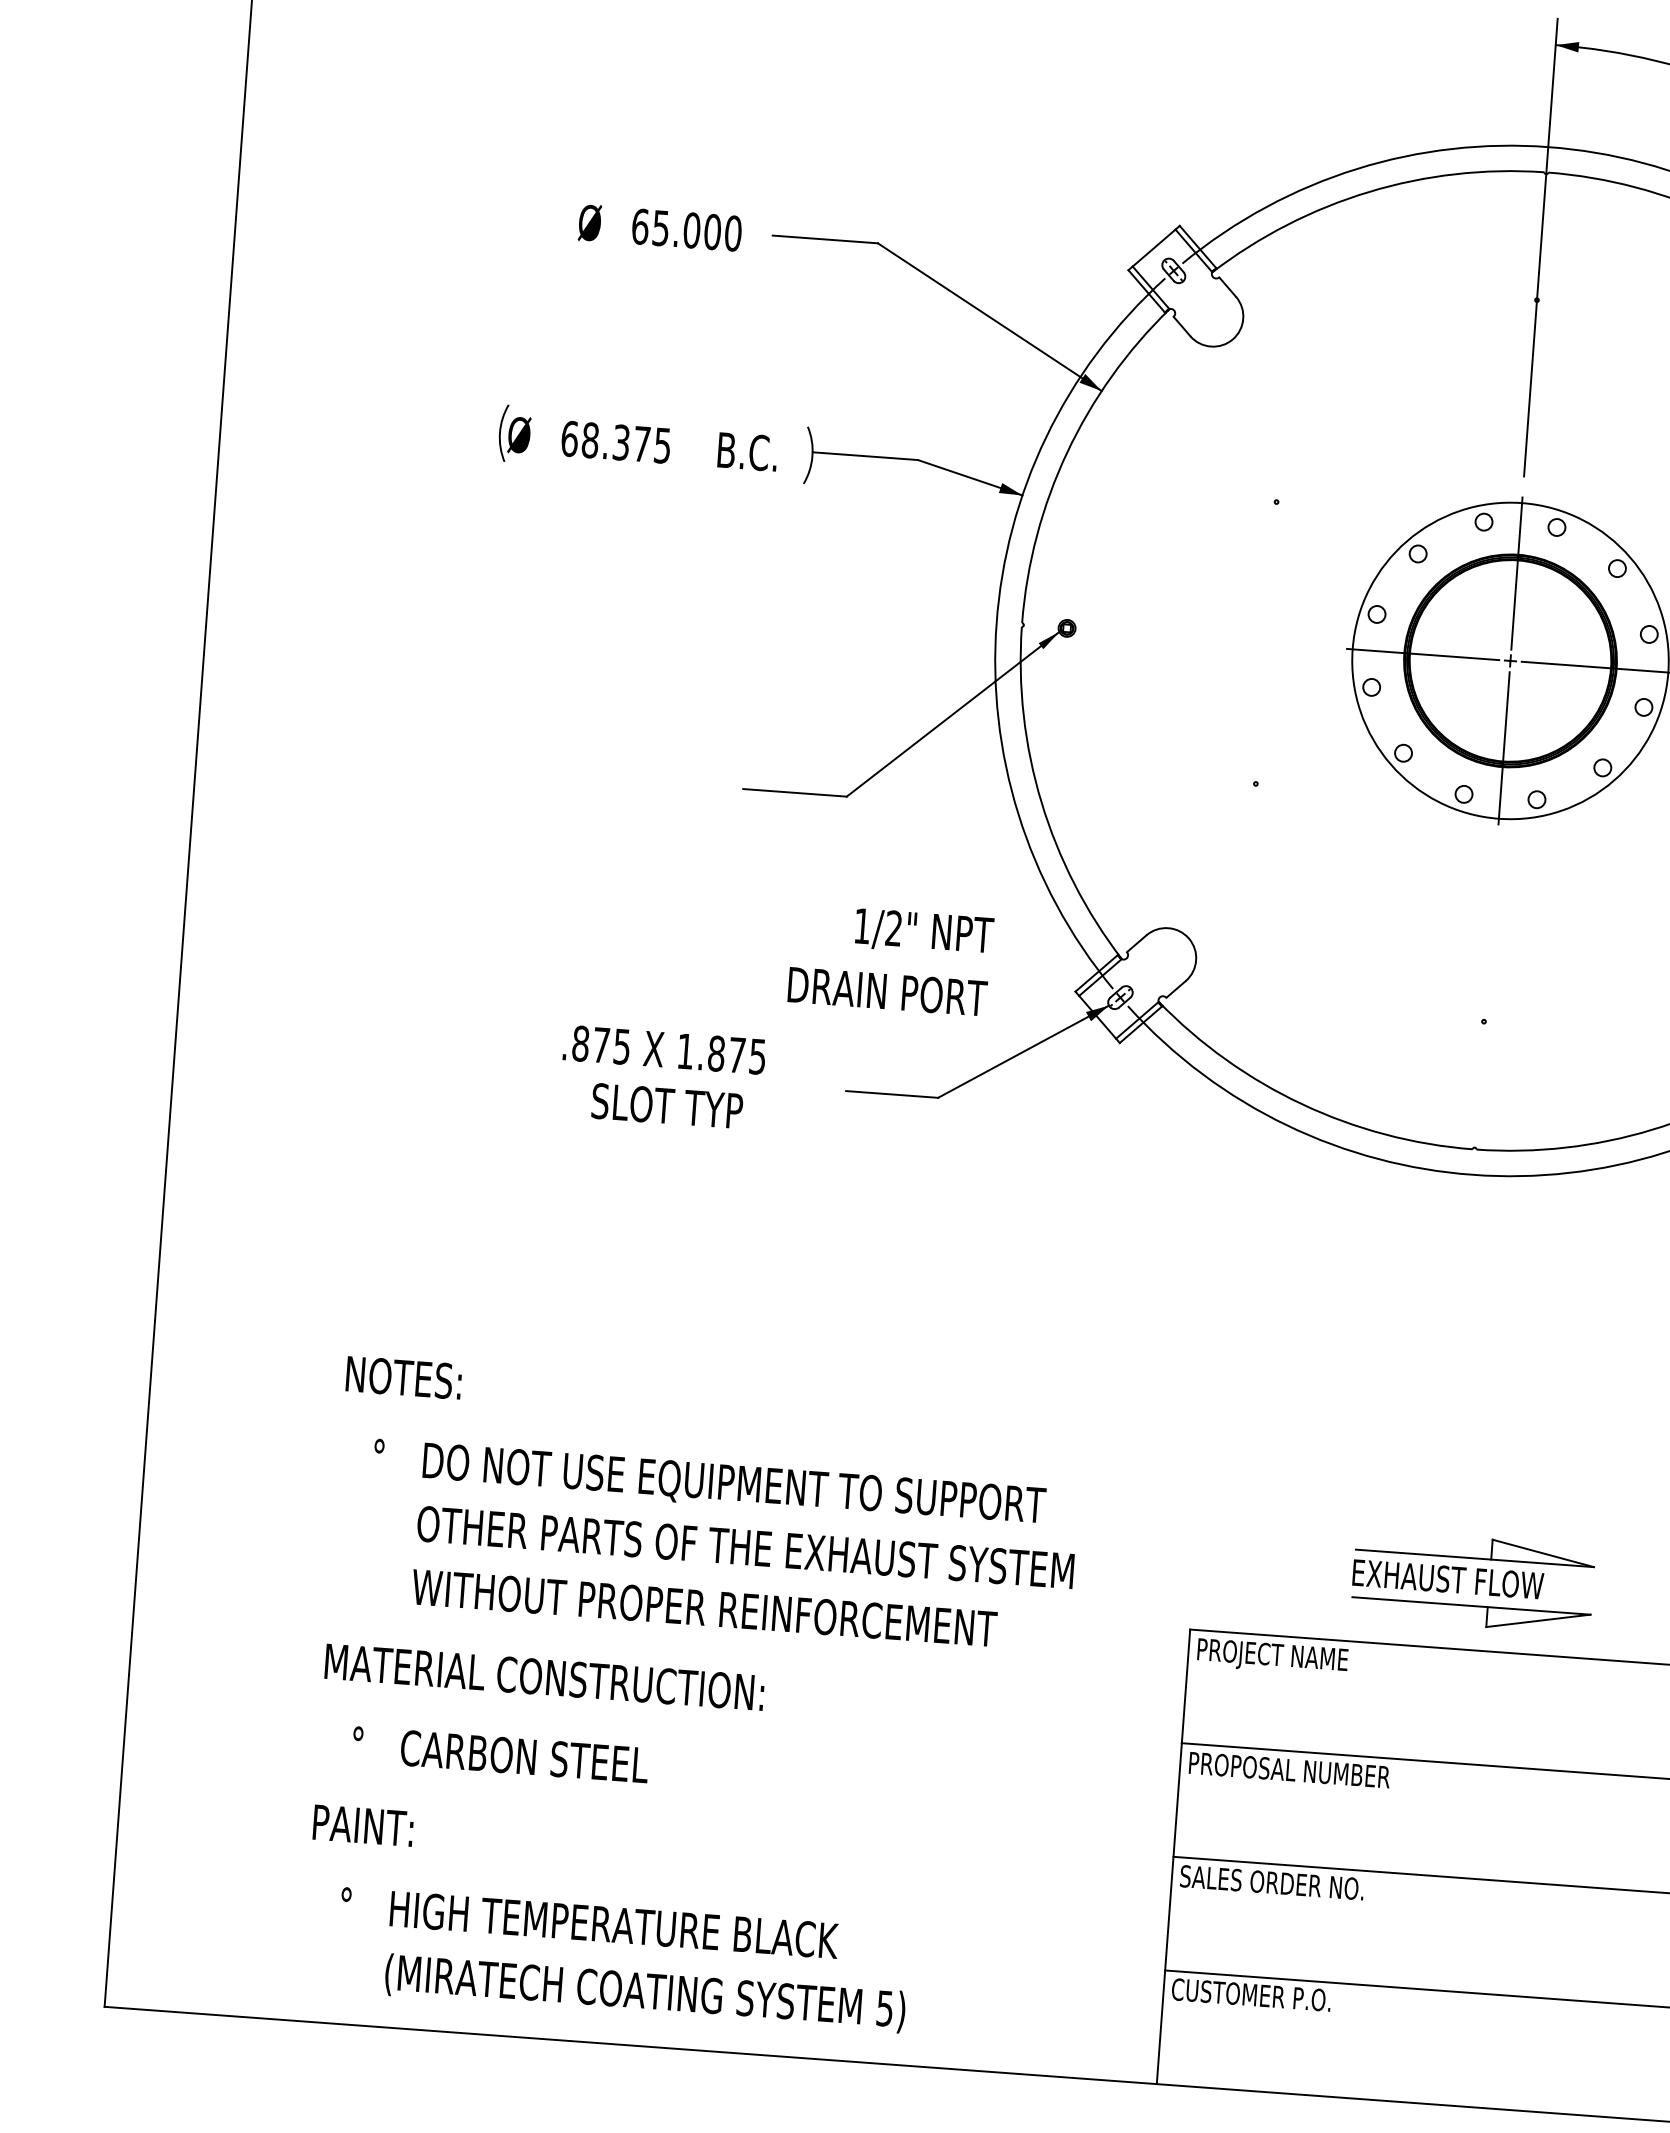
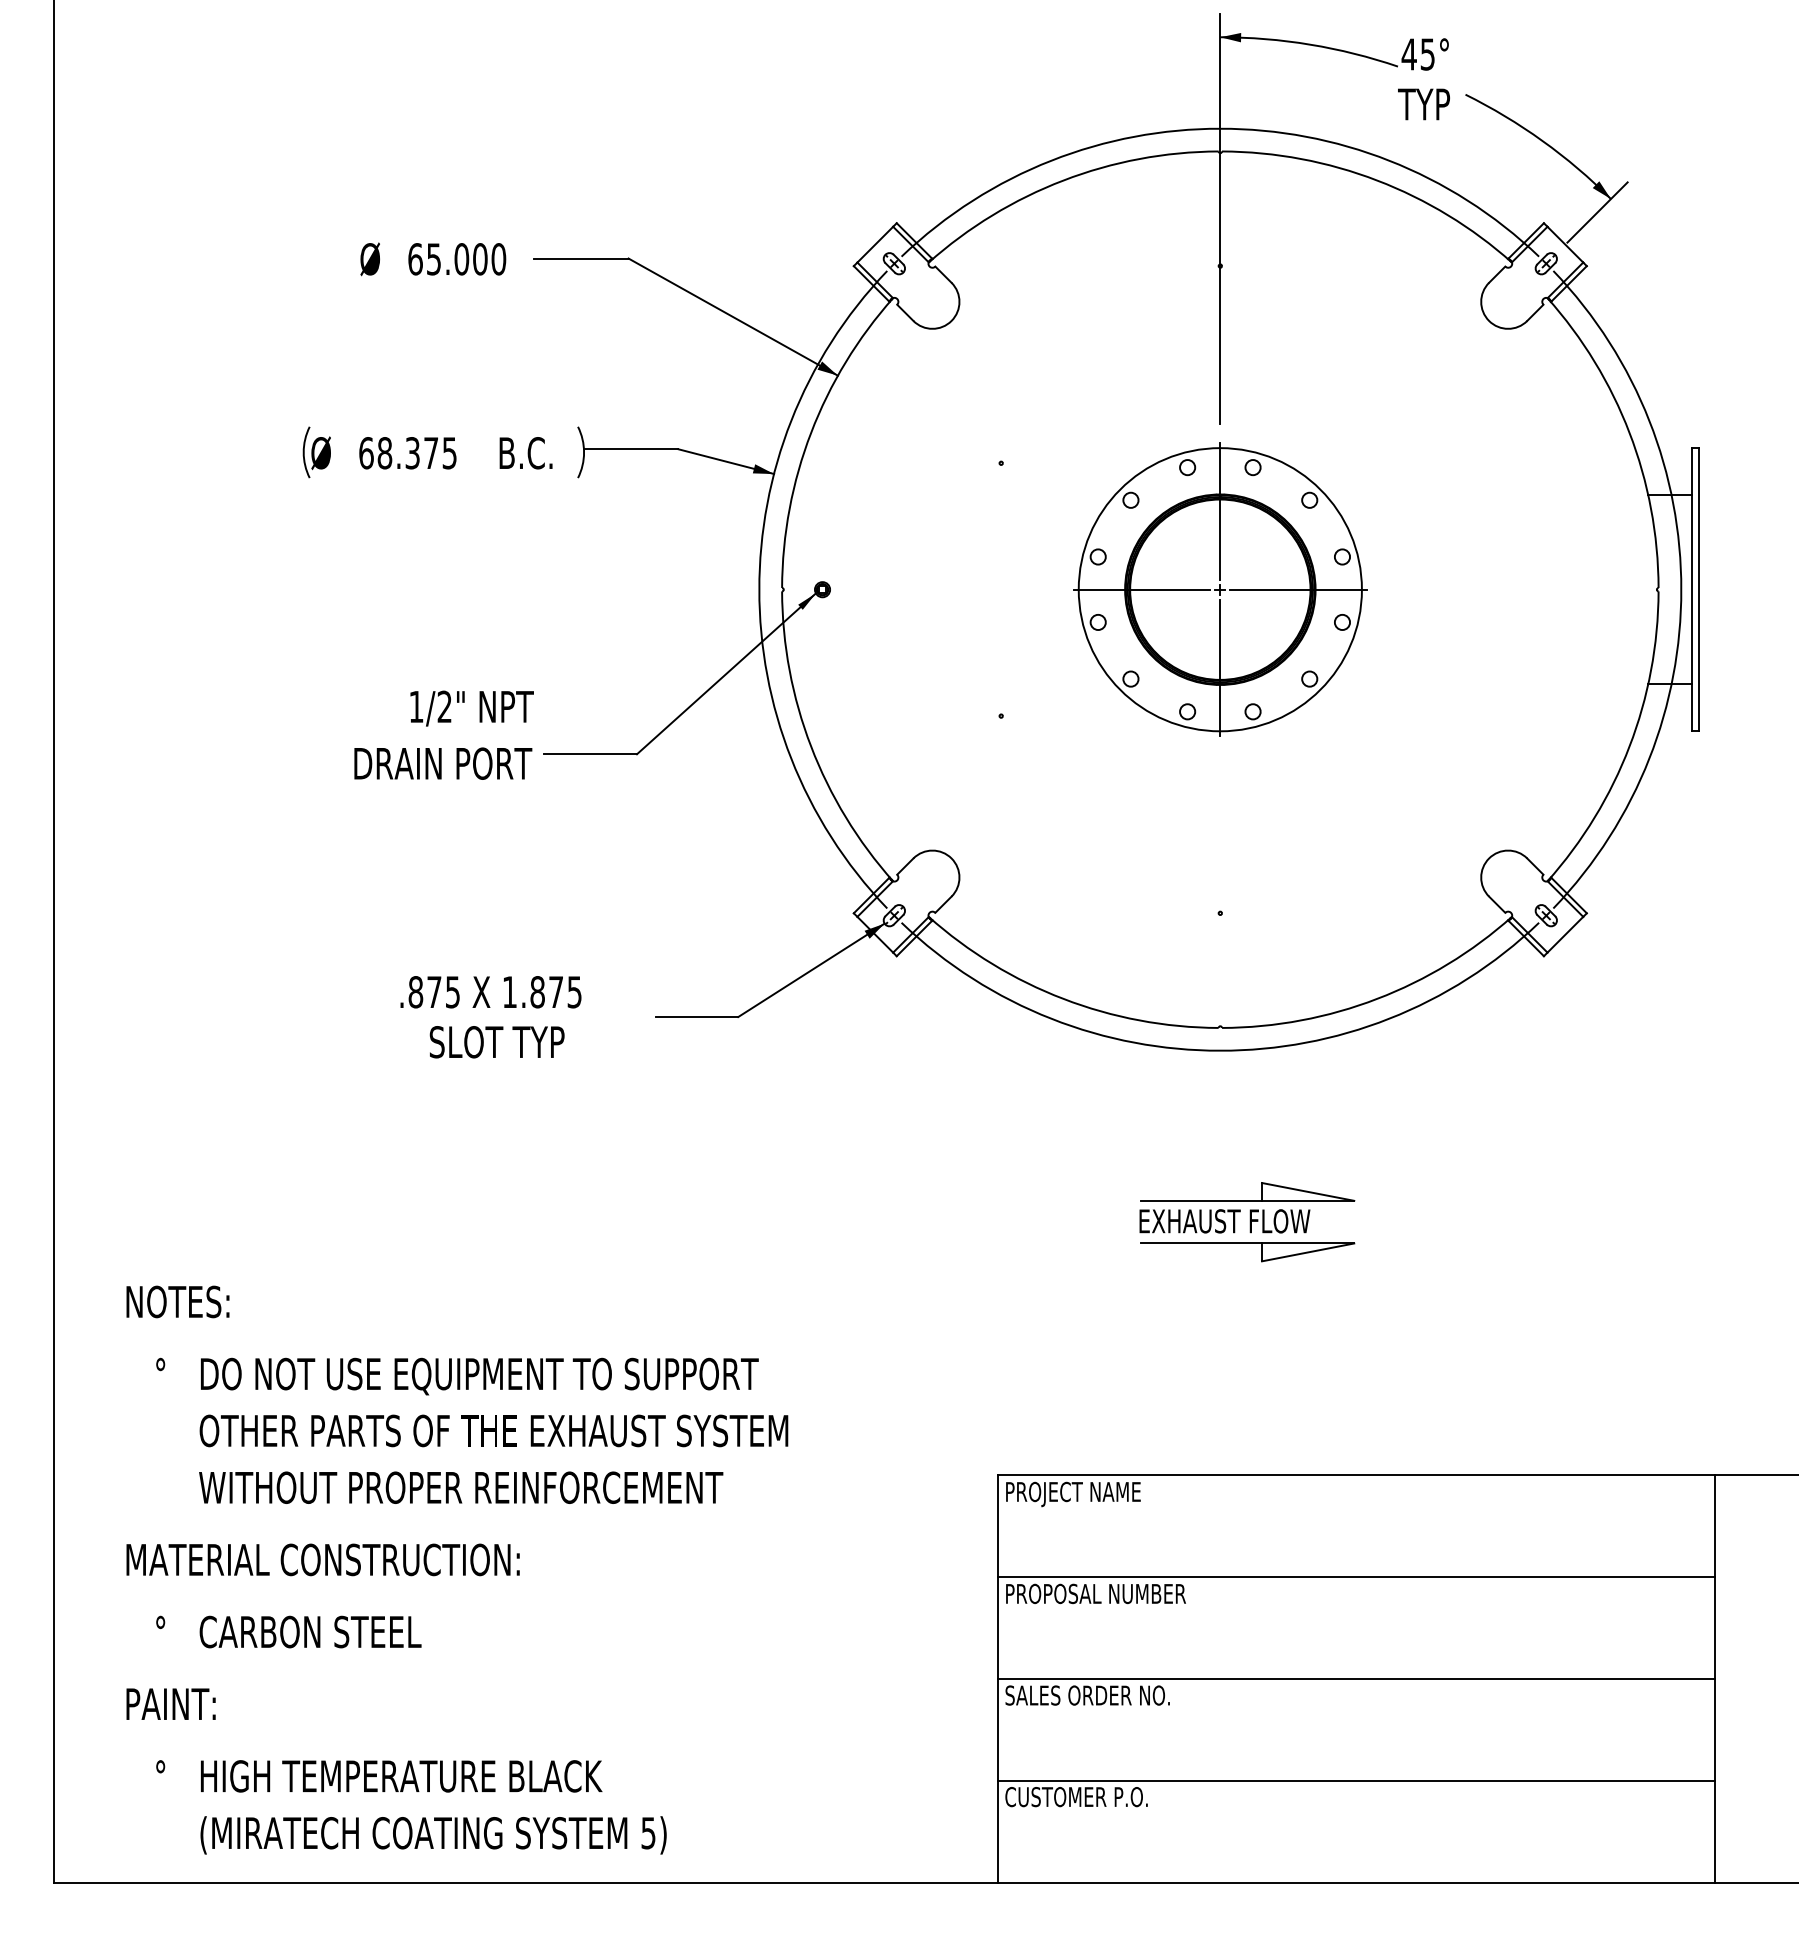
text: (890, 959) -> (443, 734), moved
part: (1473, 1582) -> (1247, 1222), moved
text: (693, 1699) -> (457, 1569), moved

